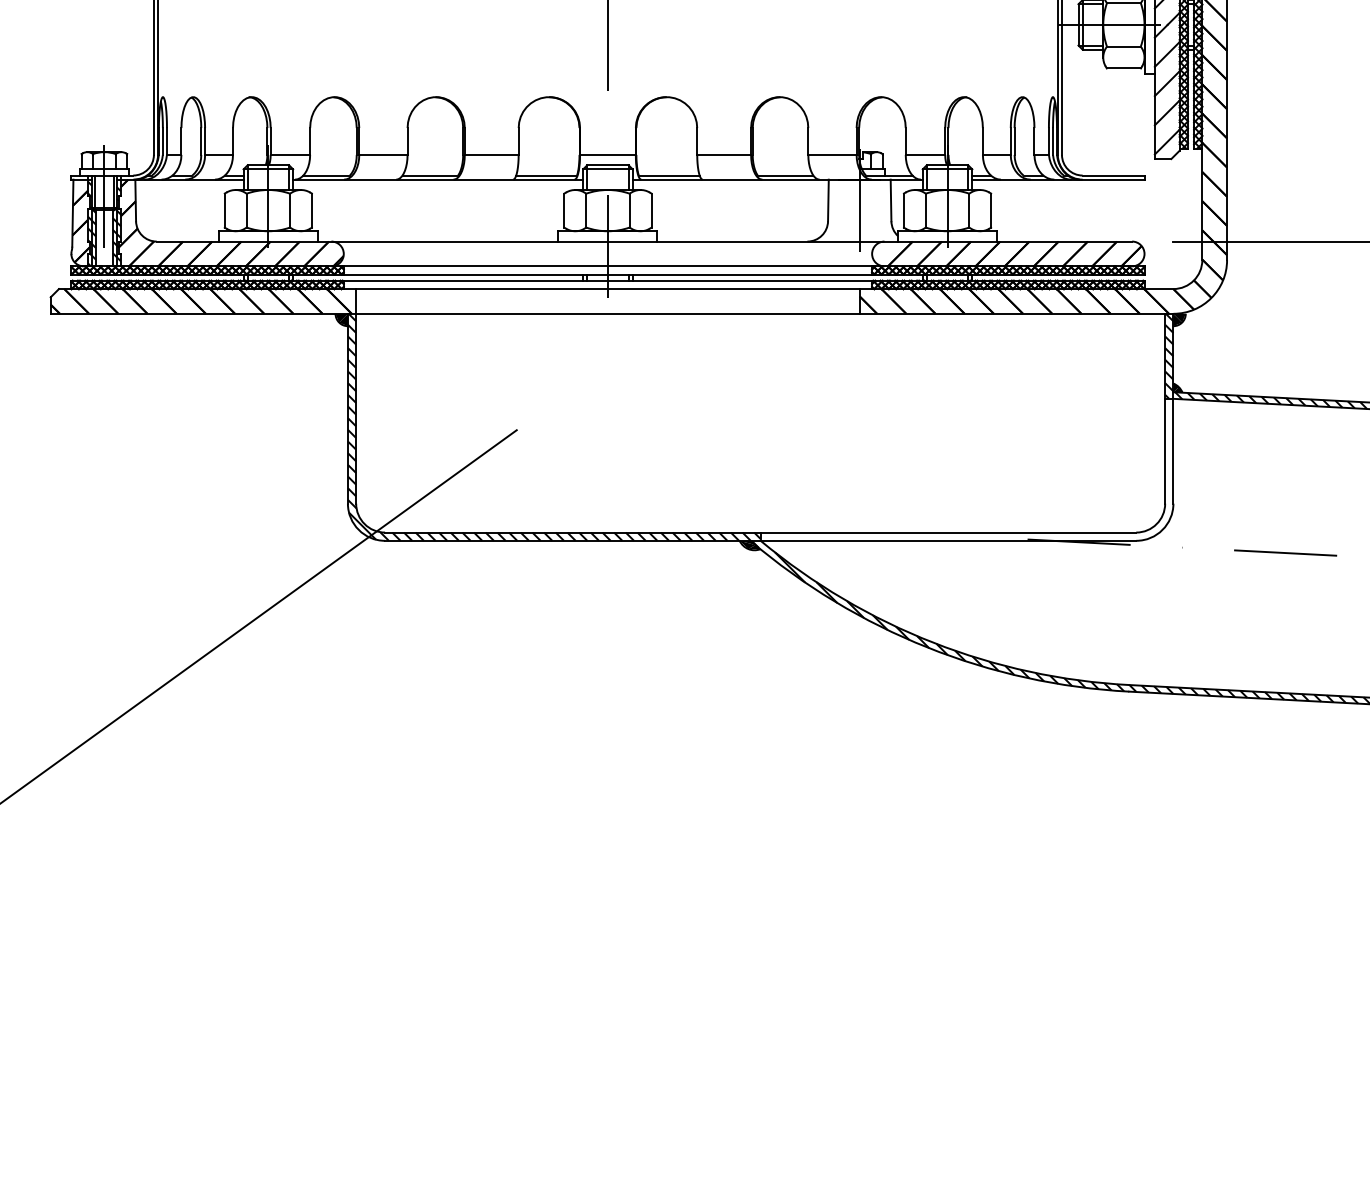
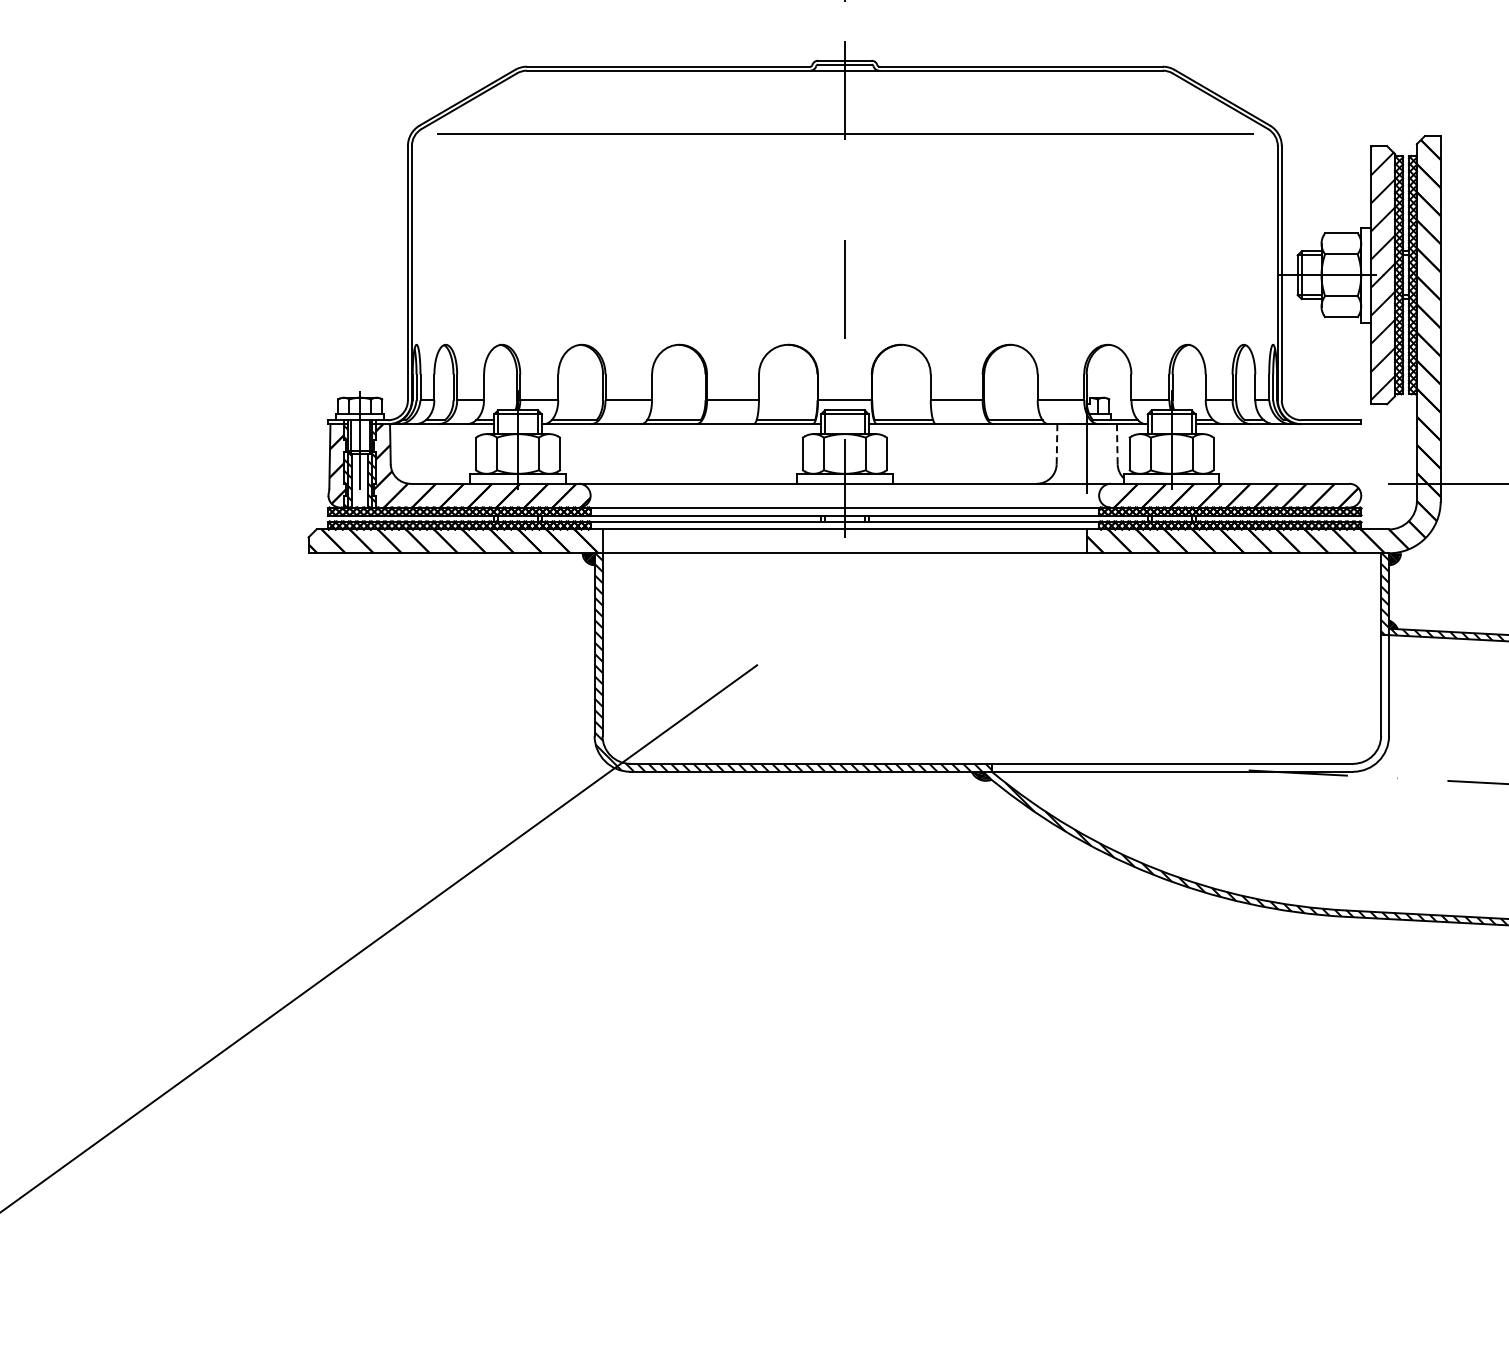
line: (828, 200) -> (1057, 444), solid -> dashed
line: (891, 200) -> (1117, 444), solid -> dashed

